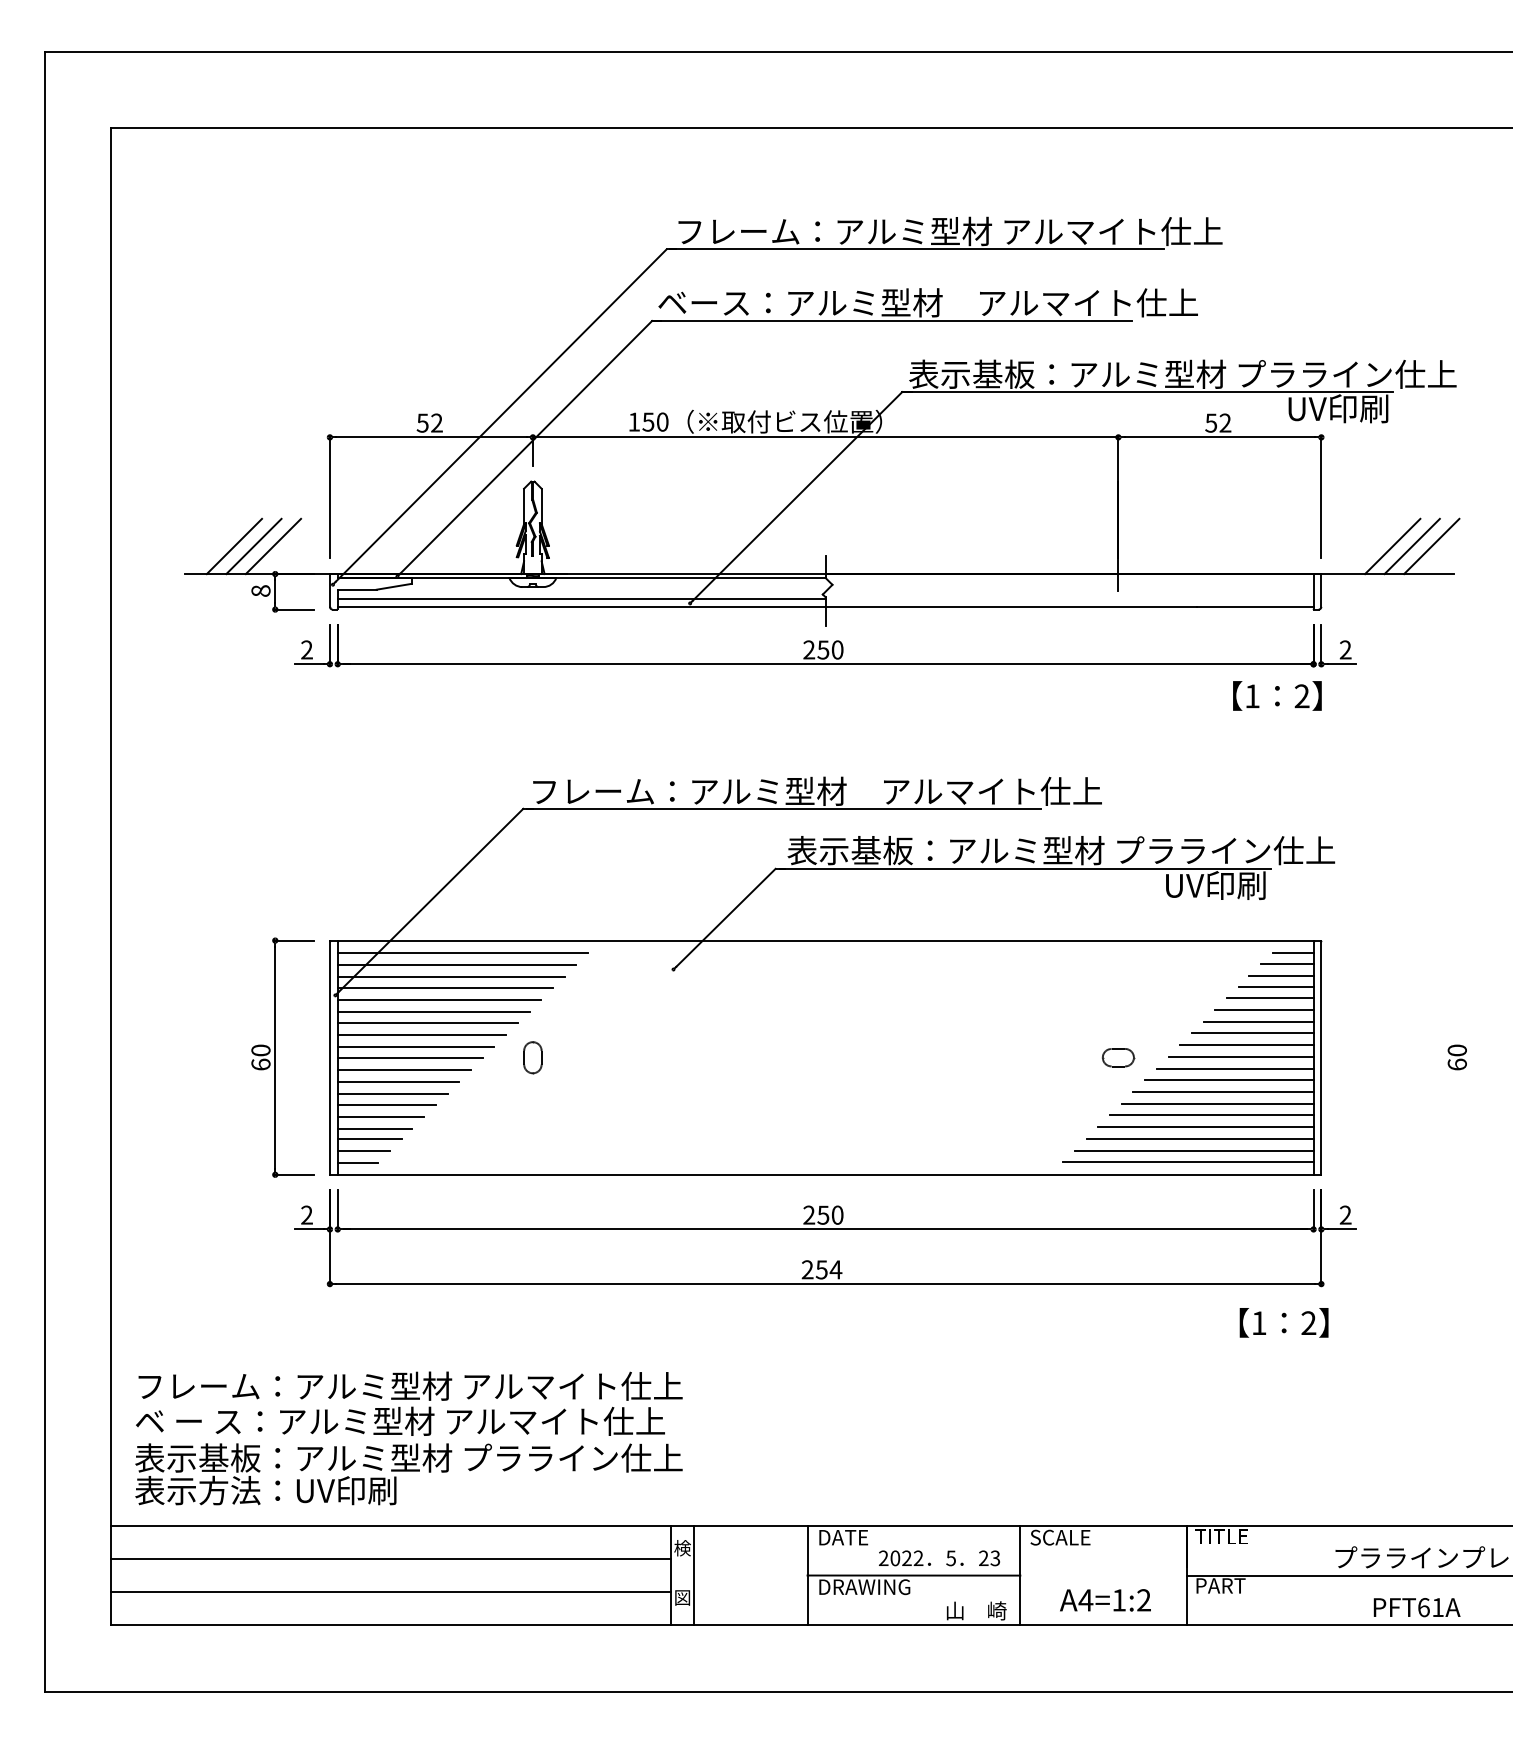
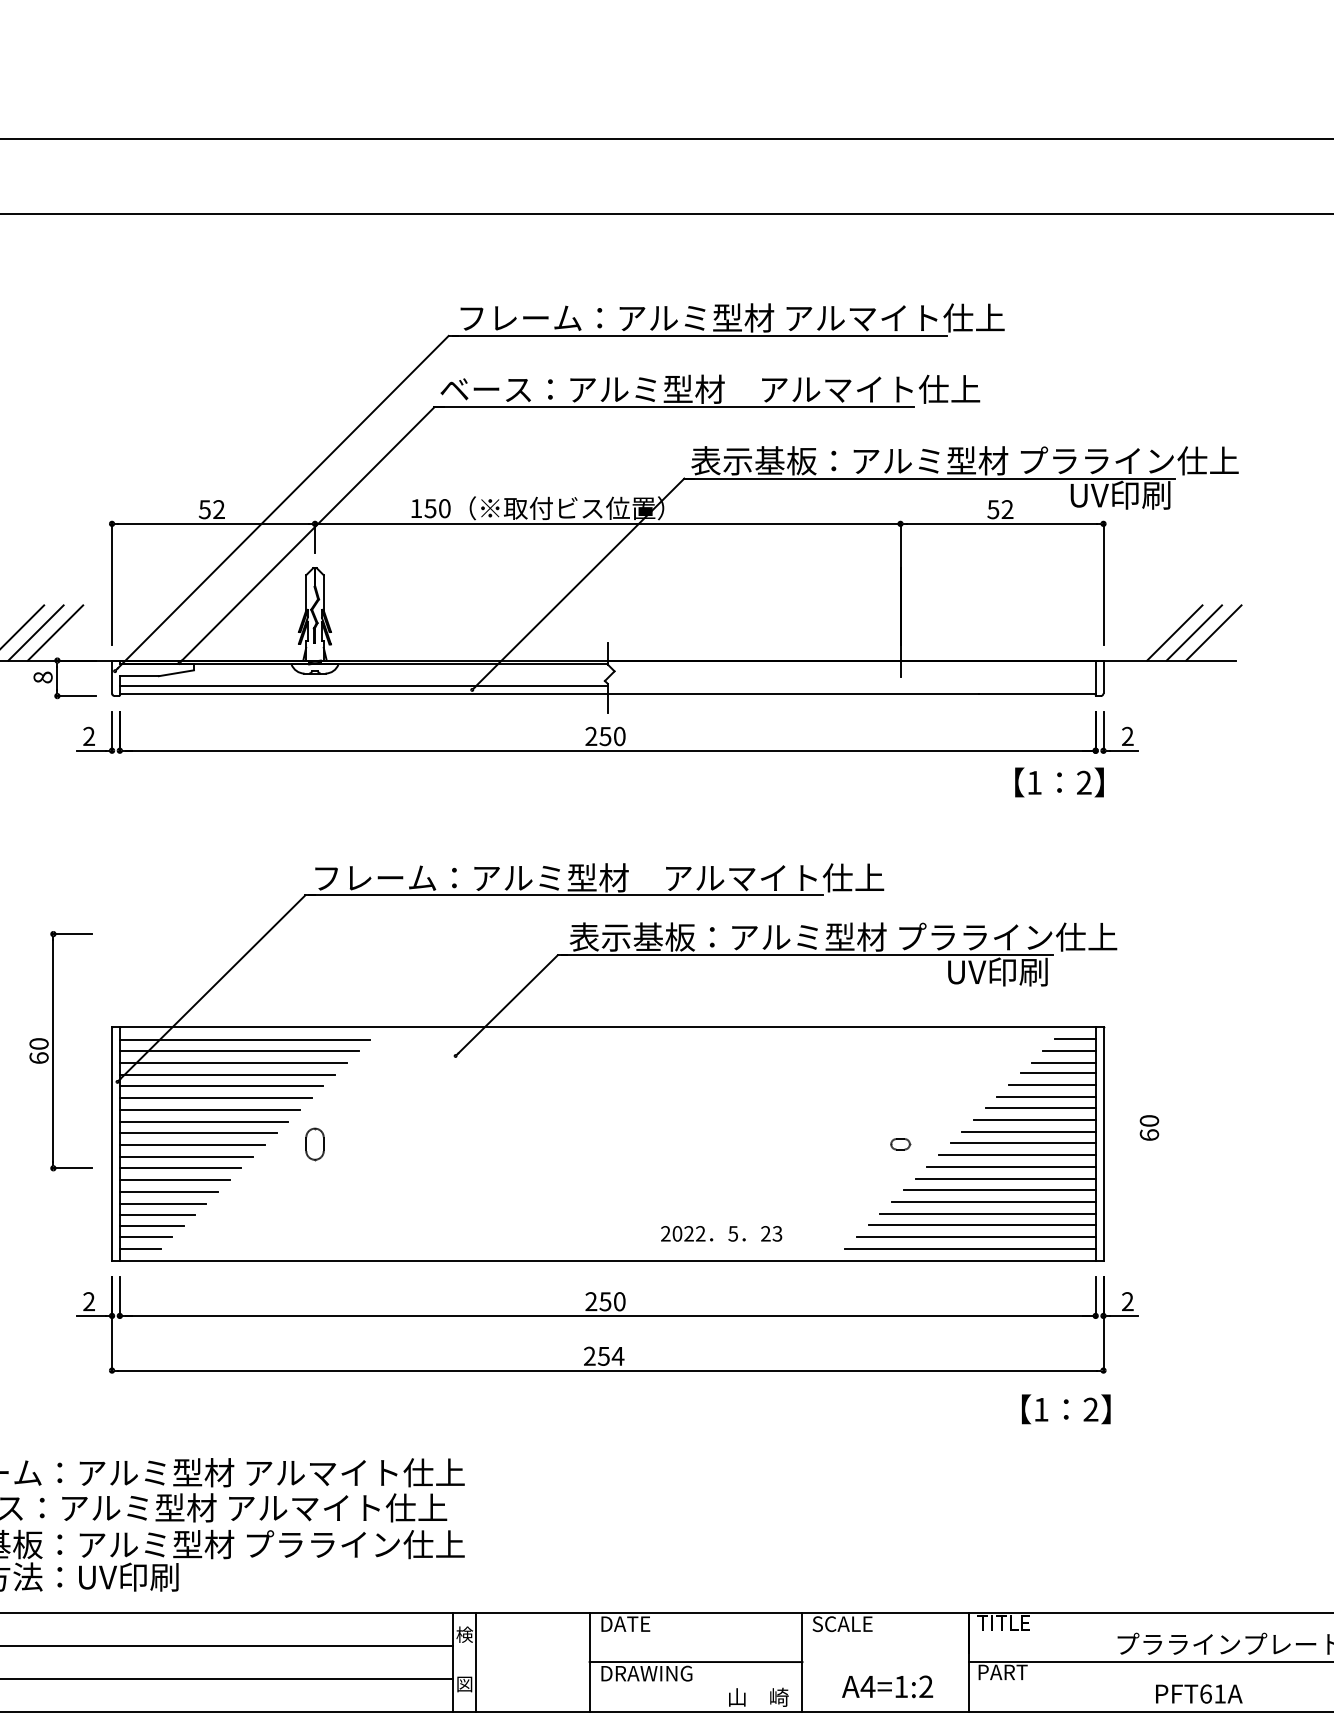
part: (275, 1057) -> (53, 1050), moved
part: (1118, 1057) -> (900, 1143), size x0.6
text: (1456, 1057) -> (1148, 1127), moved
text: (939, 1558) -> (721, 1233), moved

